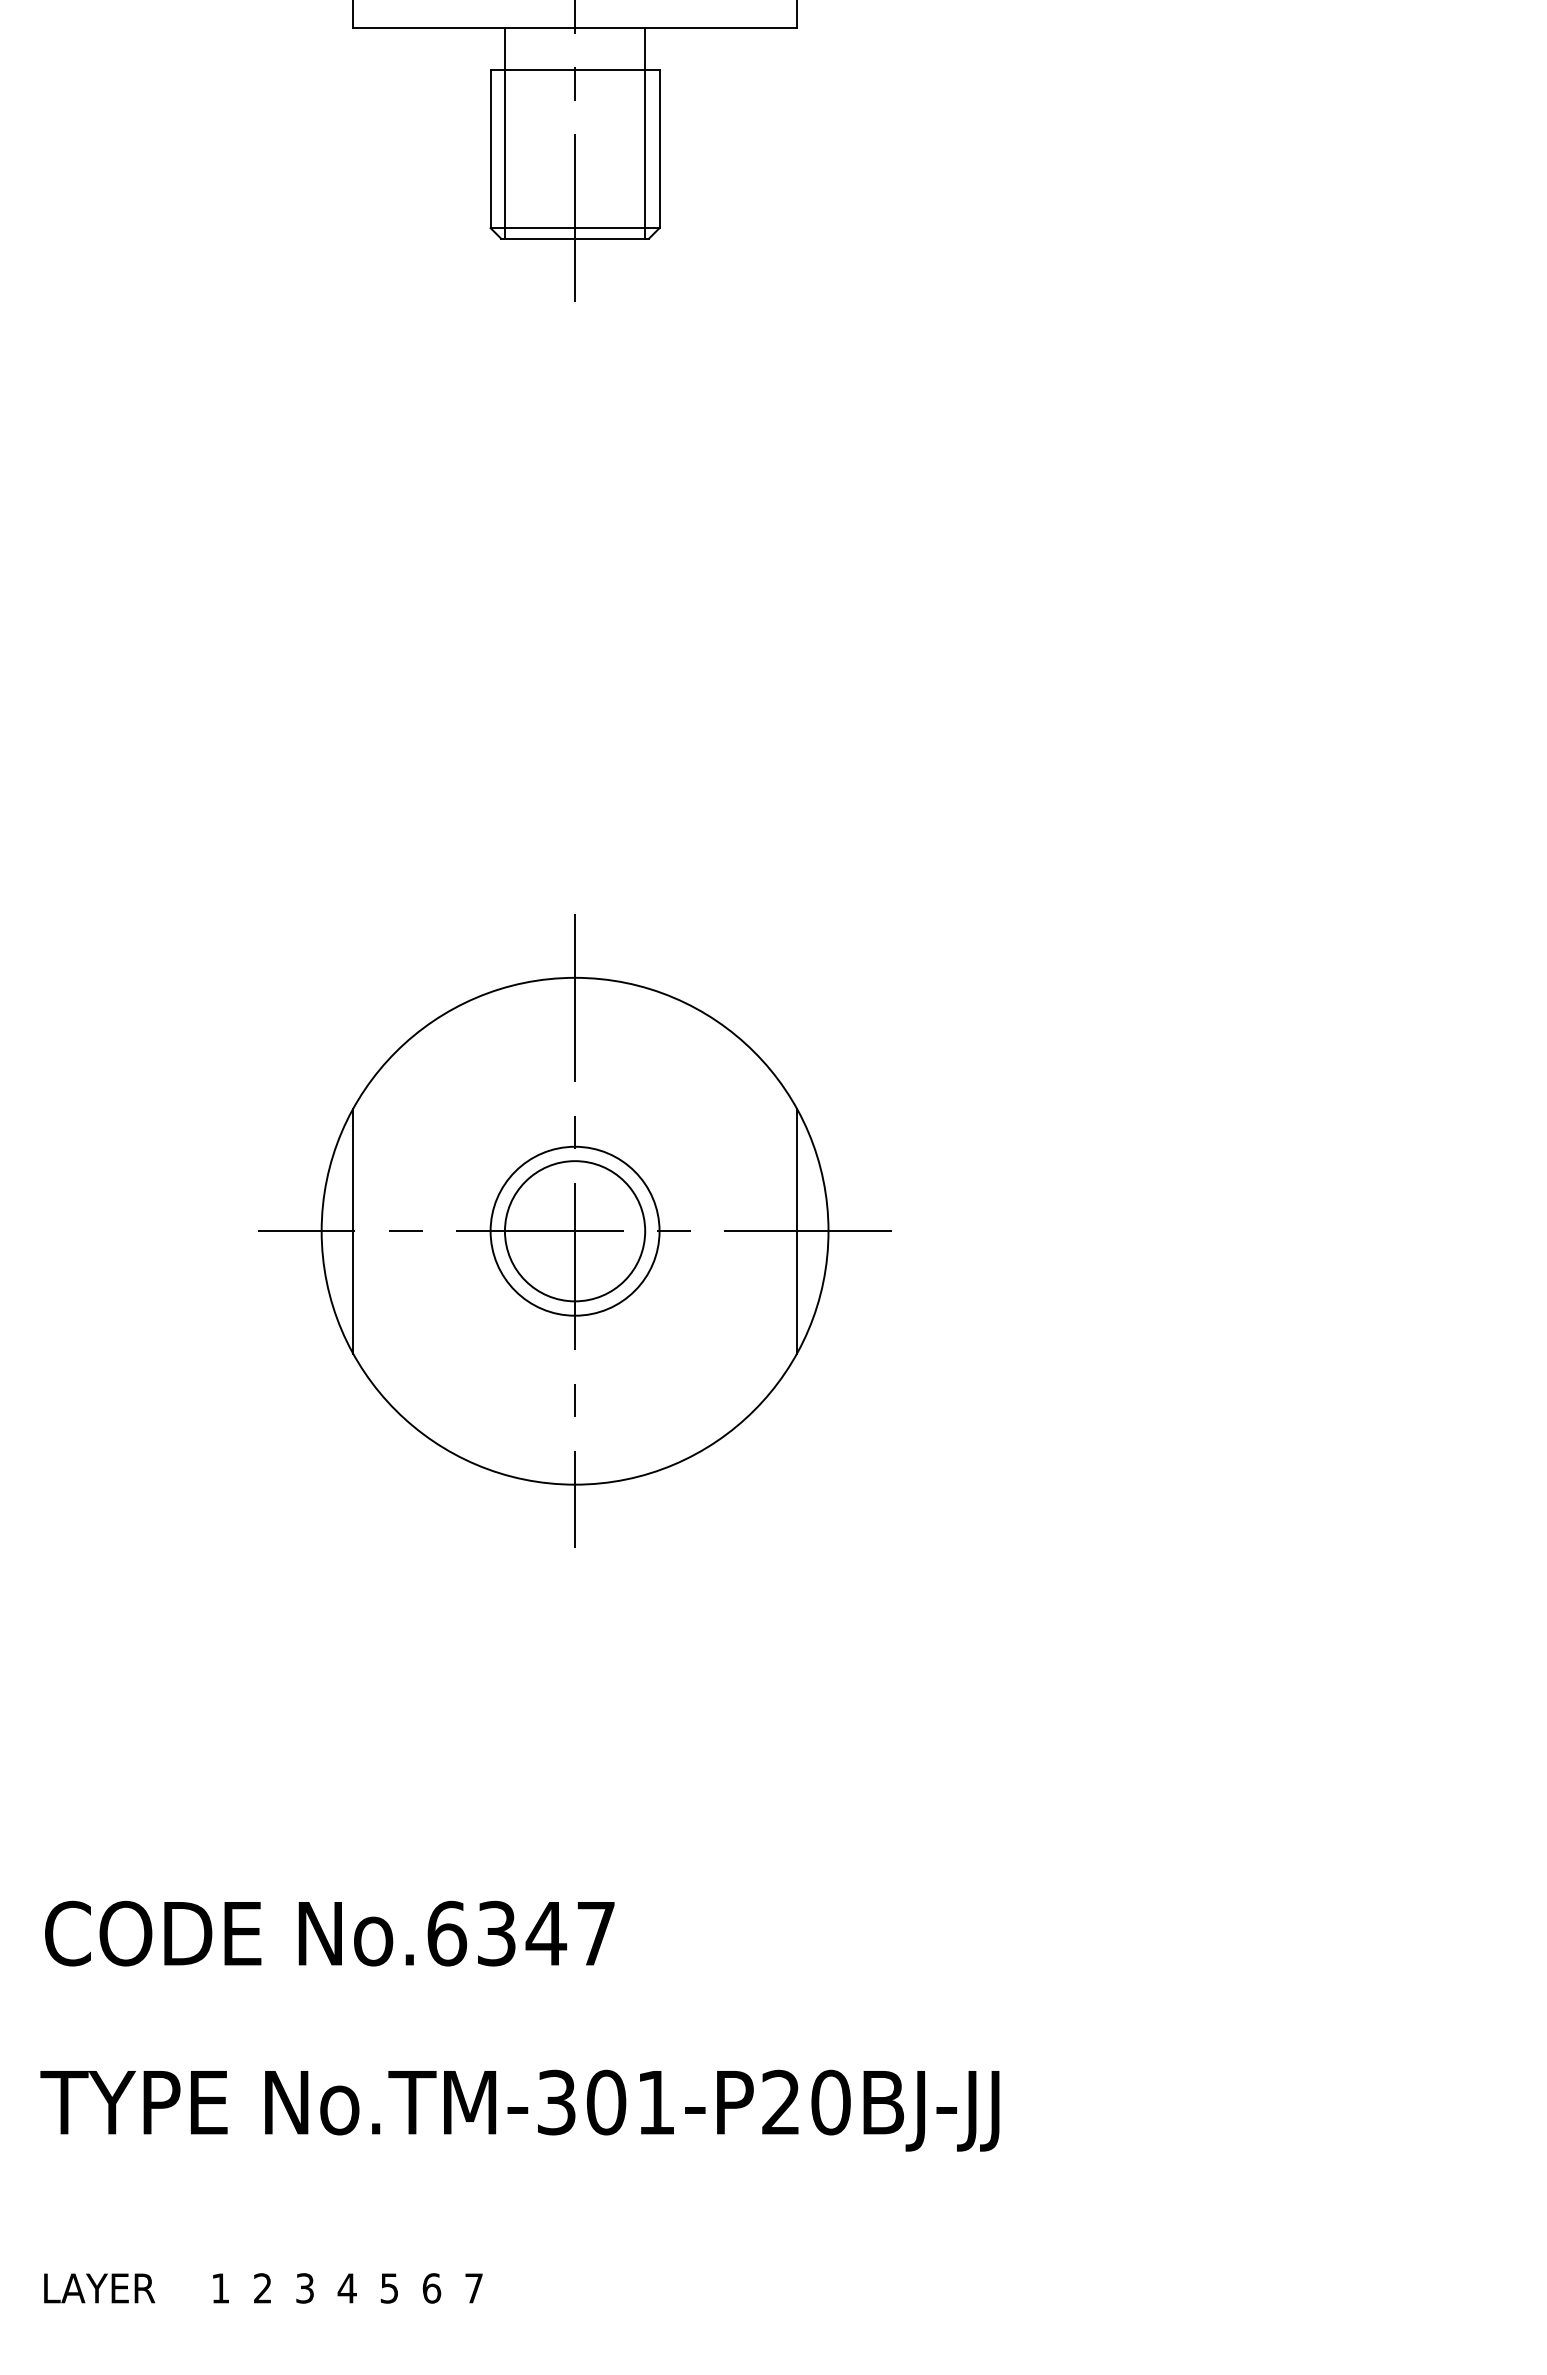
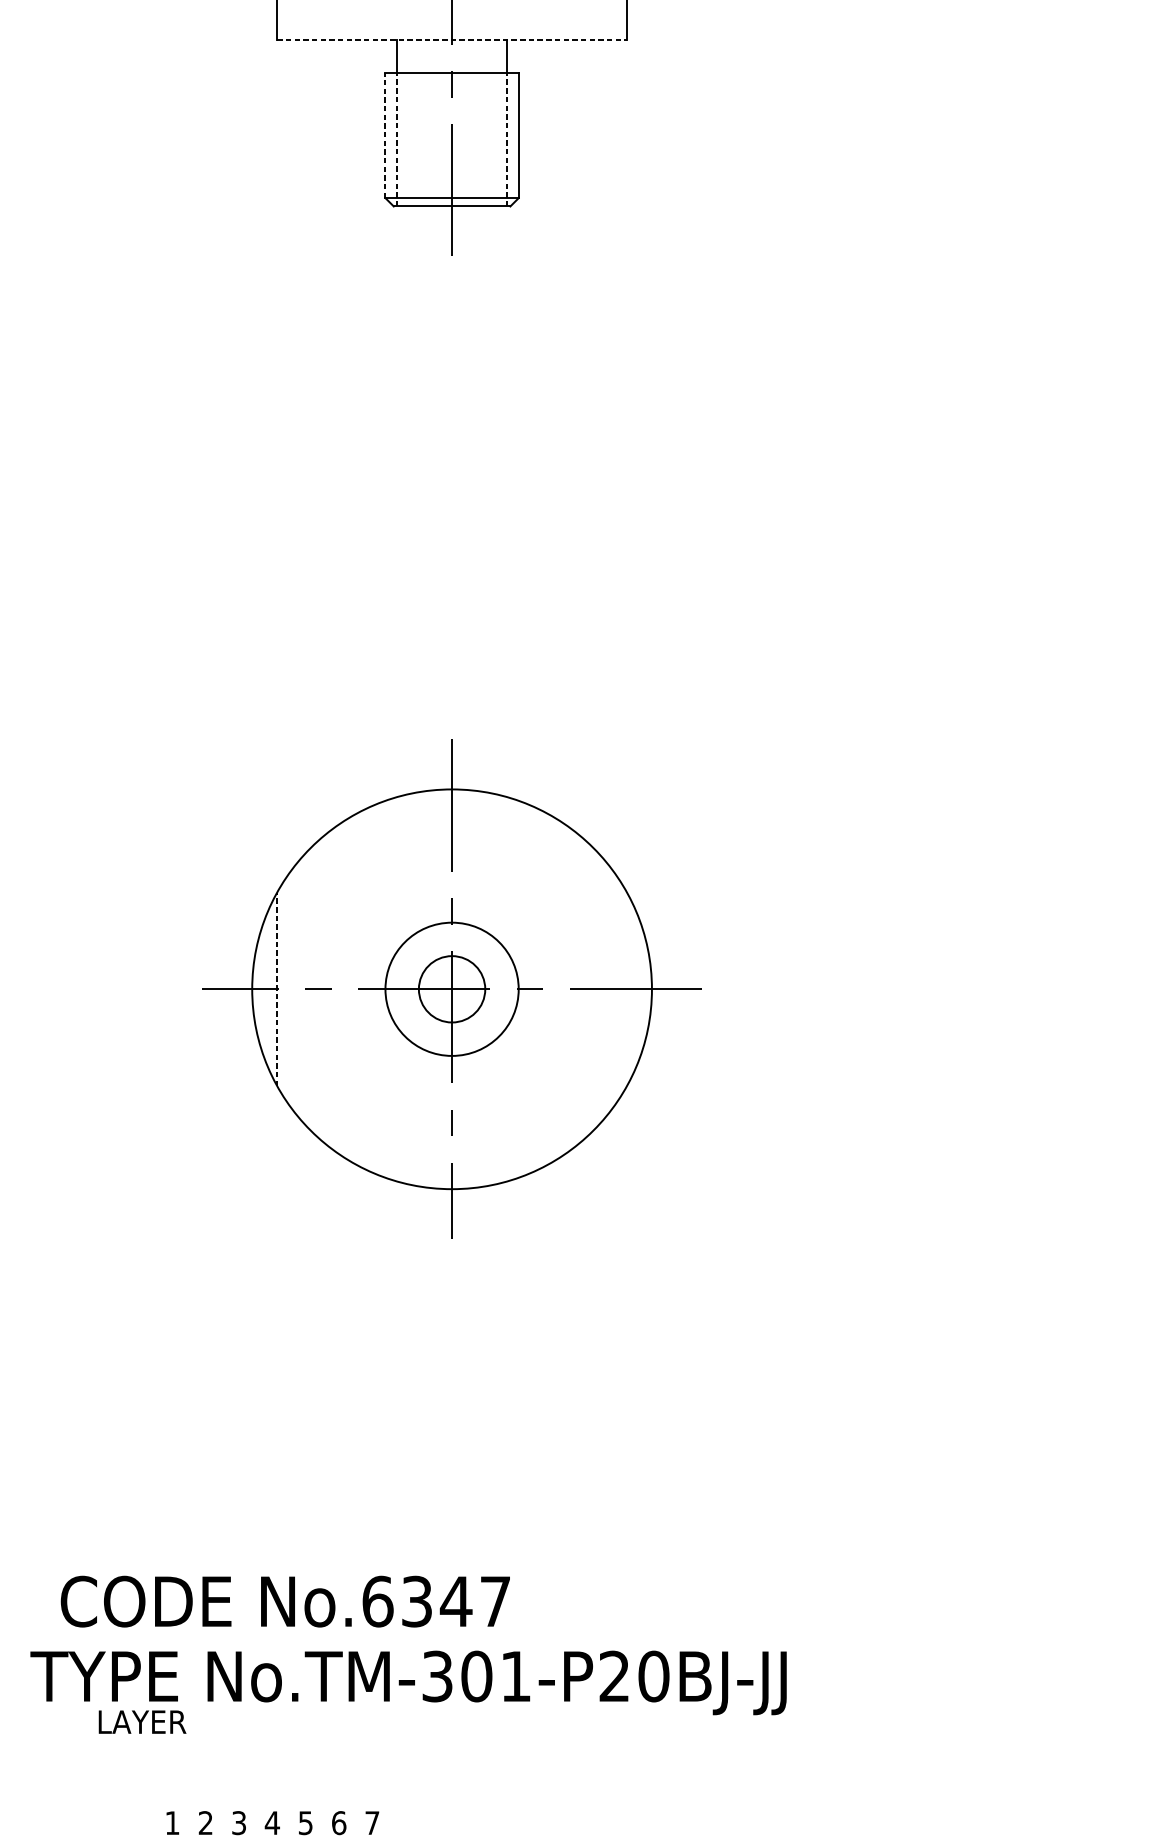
line: (575, 27) -> (452, 39), solid -> dashed
line: (490, 148) -> (385, 135), solid -> dashed
line: (504, 153) -> (396, 139), solid -> dashed
line: (645, 153) -> (507, 139), solid -> dashed
line: (796, 1230) -> (626, 988), removed
line: (353, 1231) -> (277, 989), solid -> dashed
circle: (574, 1231) -> (451, 989), size x0.6
text: (329, 1933) -> (285, 1601), moved
text: (99, 2288) -> (142, 1722), moved

